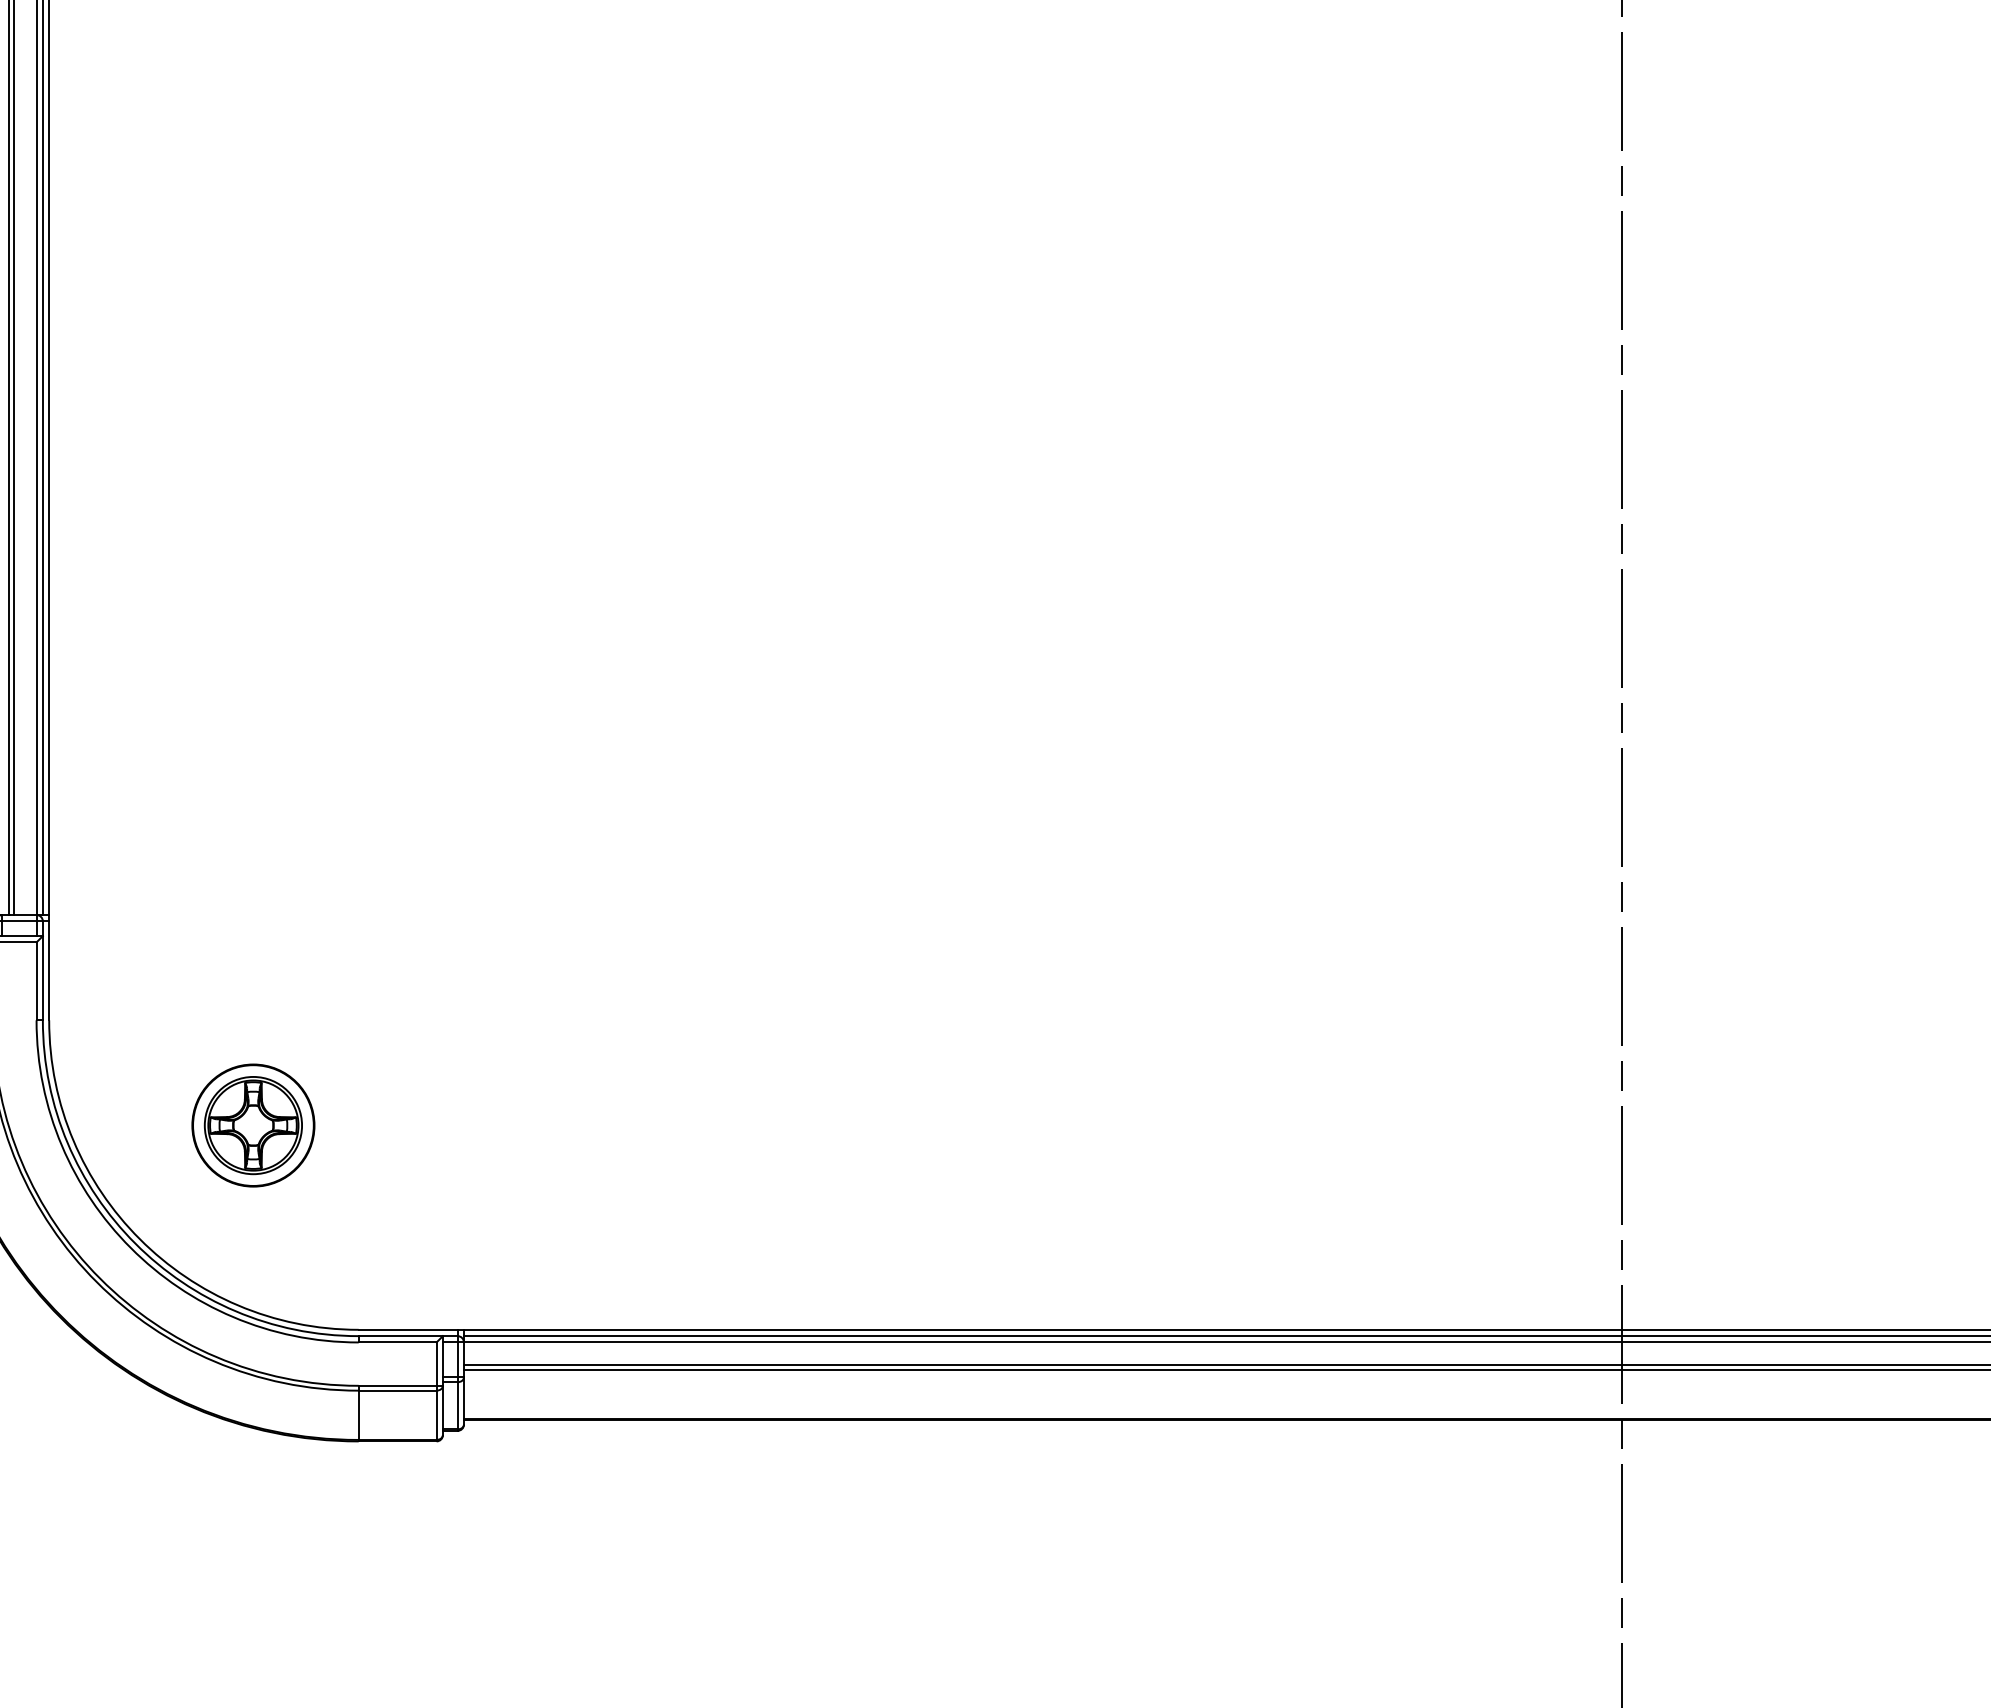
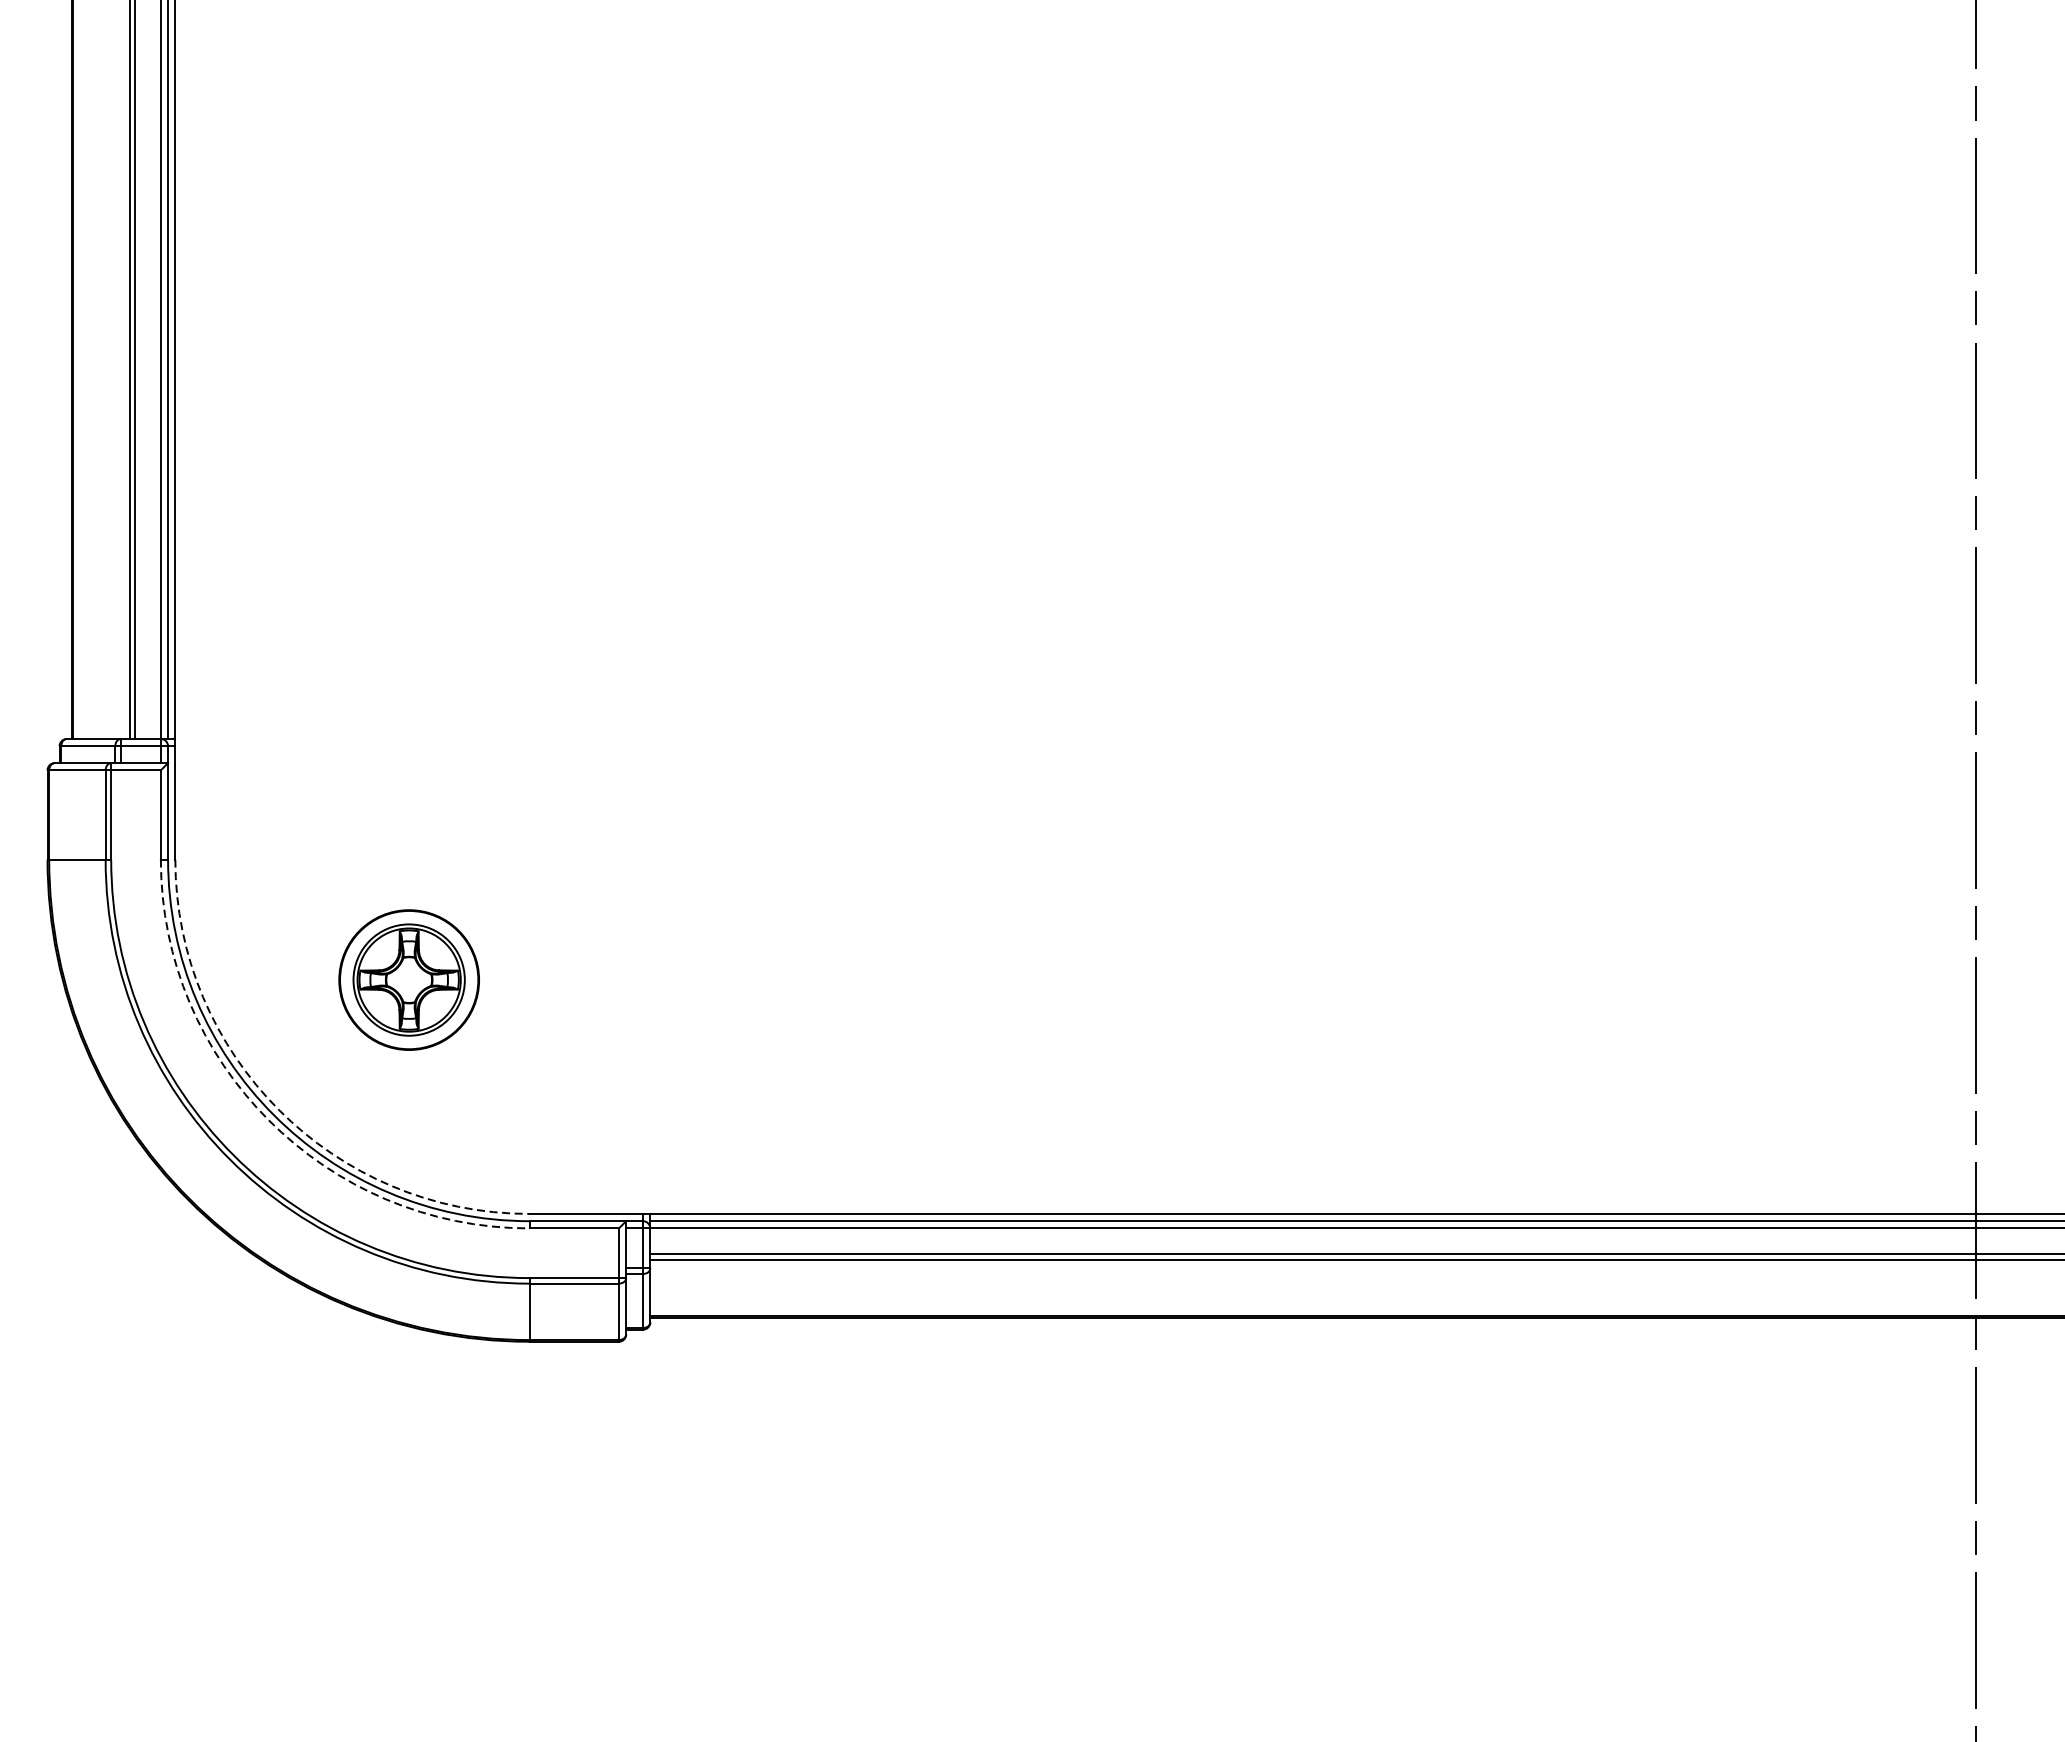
arc: (139, 1239) -> (278, 1110), solid -> dashed
arc: (130, 1248) -> (268, 1120), solid -> dashed

